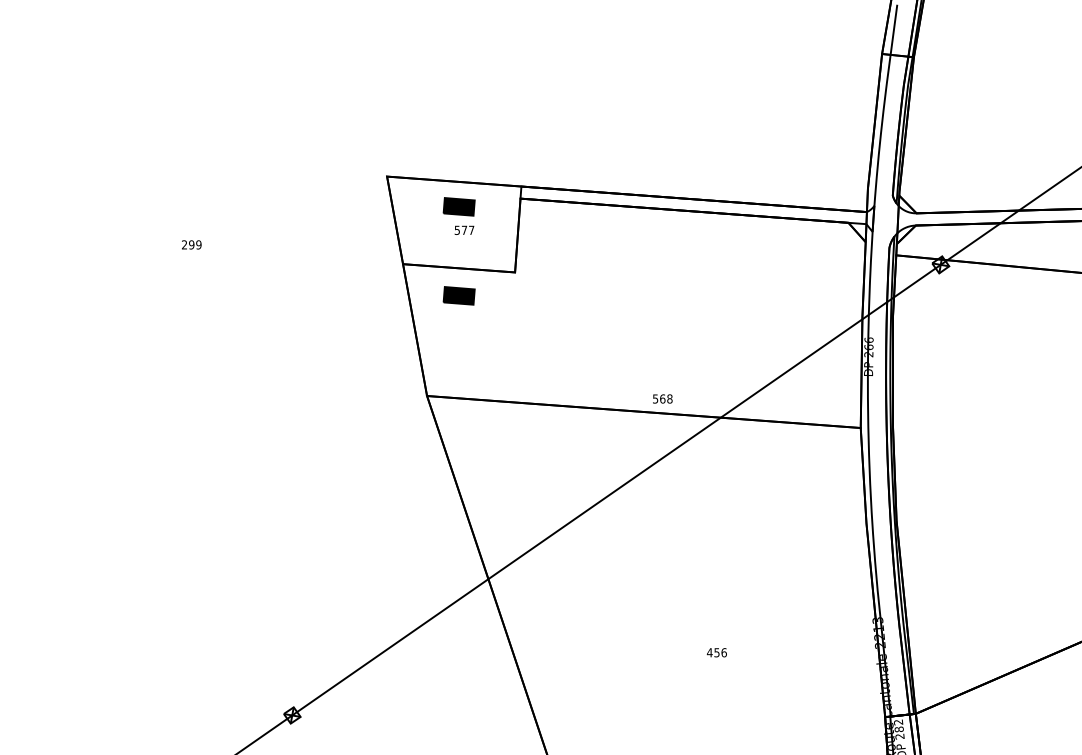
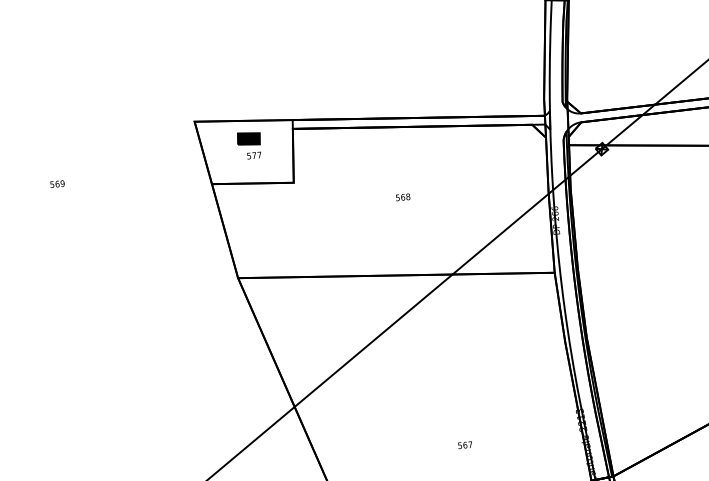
text: (188, 244) -> (55, 184), 299 -> 569
part: (458, 295) -> (254, 203), removed
text: (662, 398) -> (402, 197), moved
text: (716, 652) -> (464, 445), 456 -> 567

